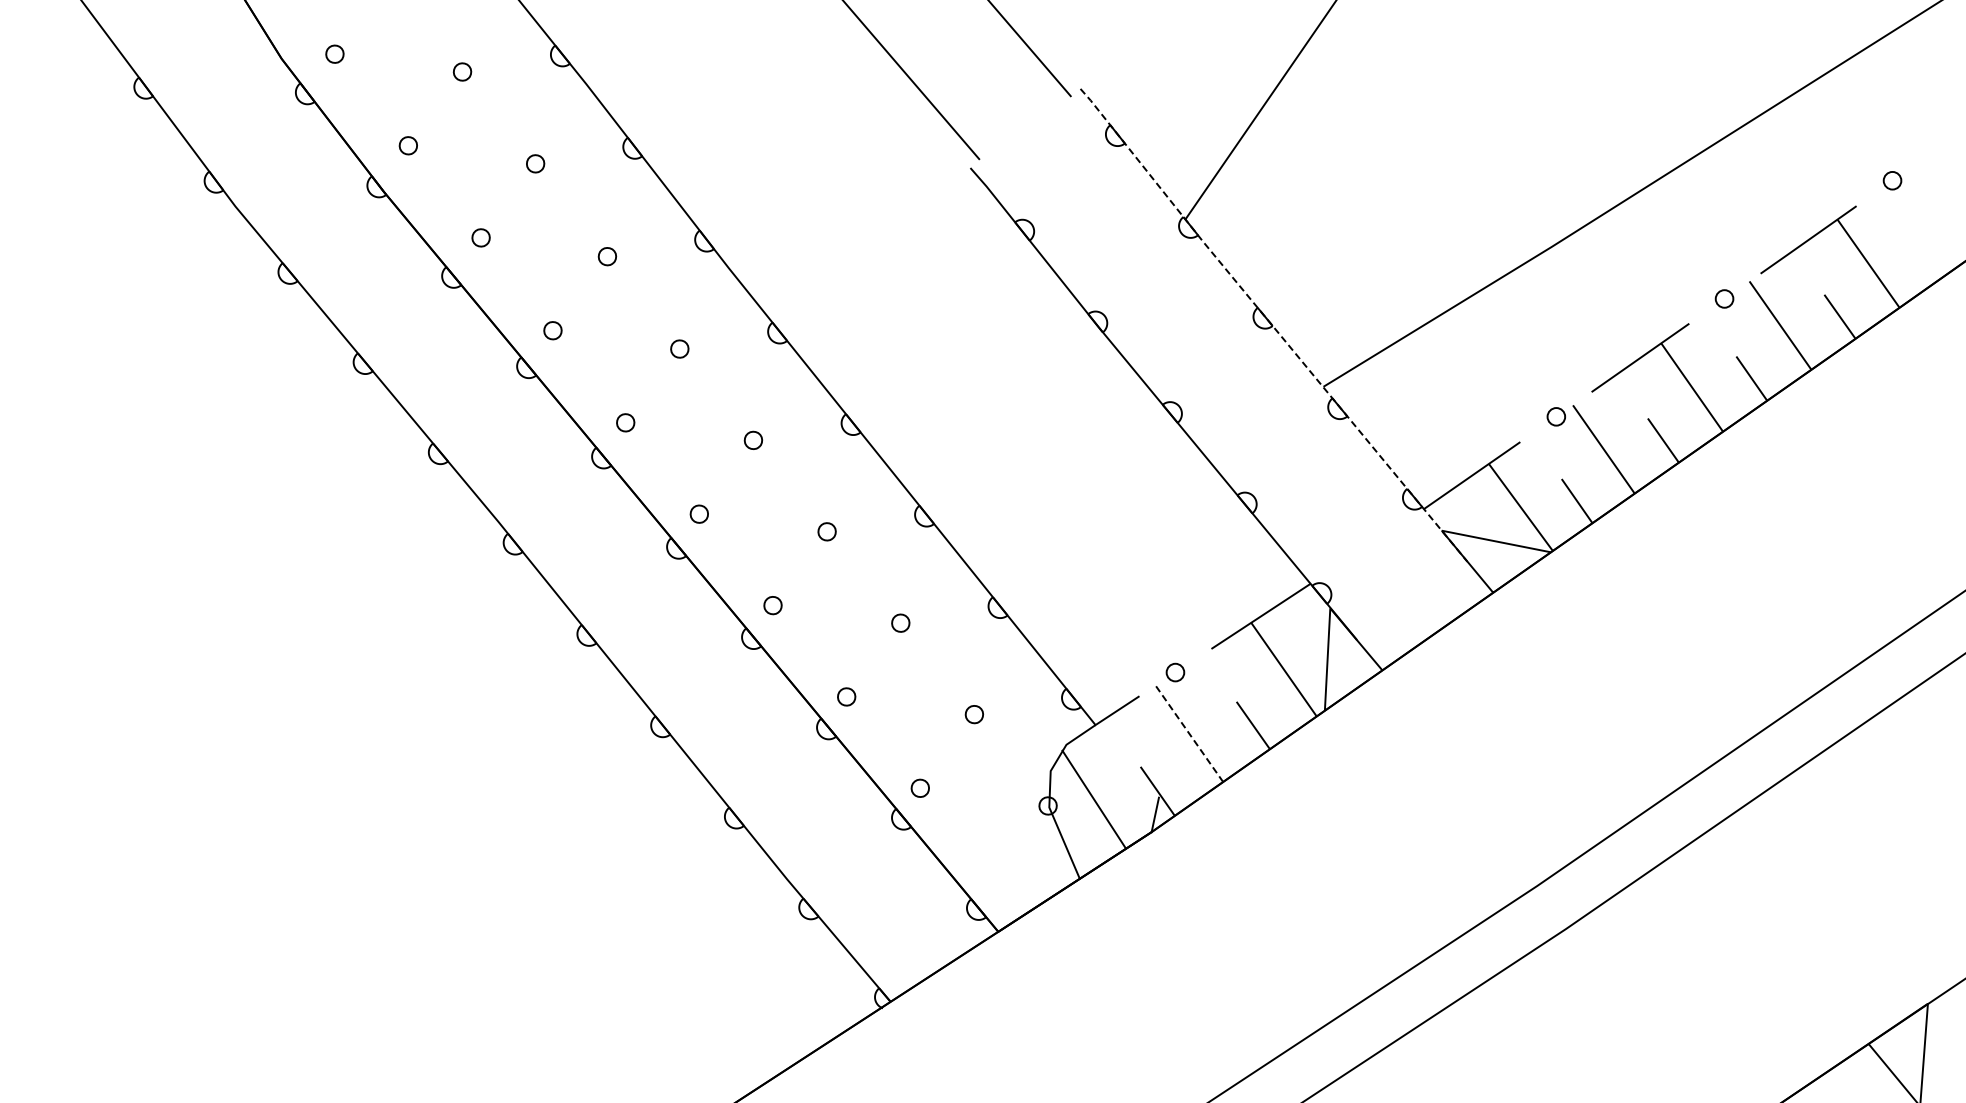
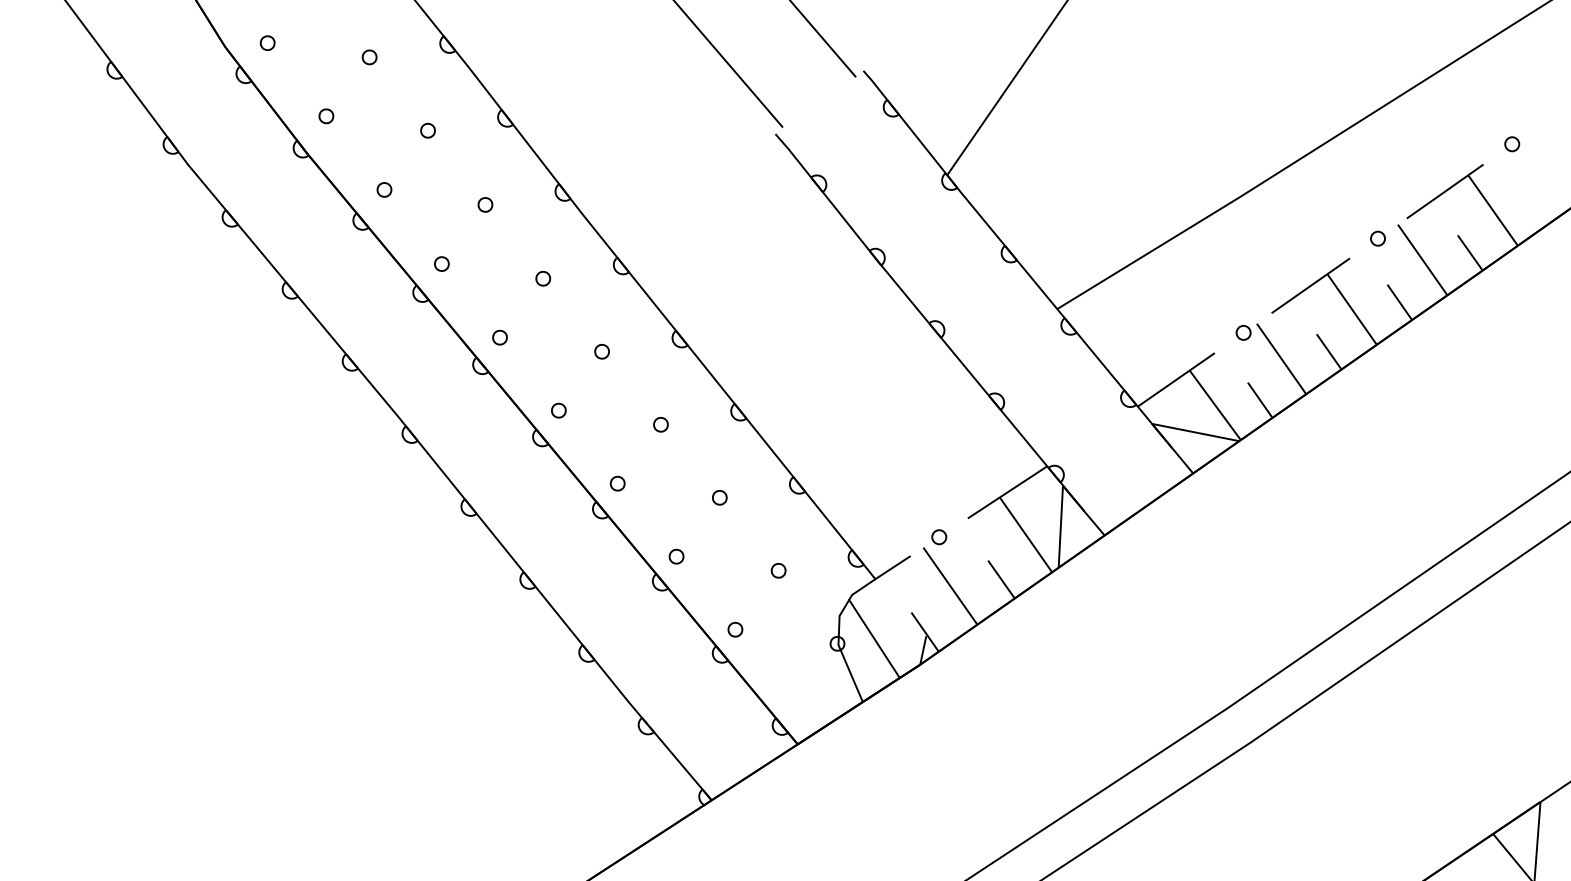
line: (1272, 325) -> (1016, 259), dashed -> solid
line: (1189, 733) -> (950, 585), dashed -> solid

